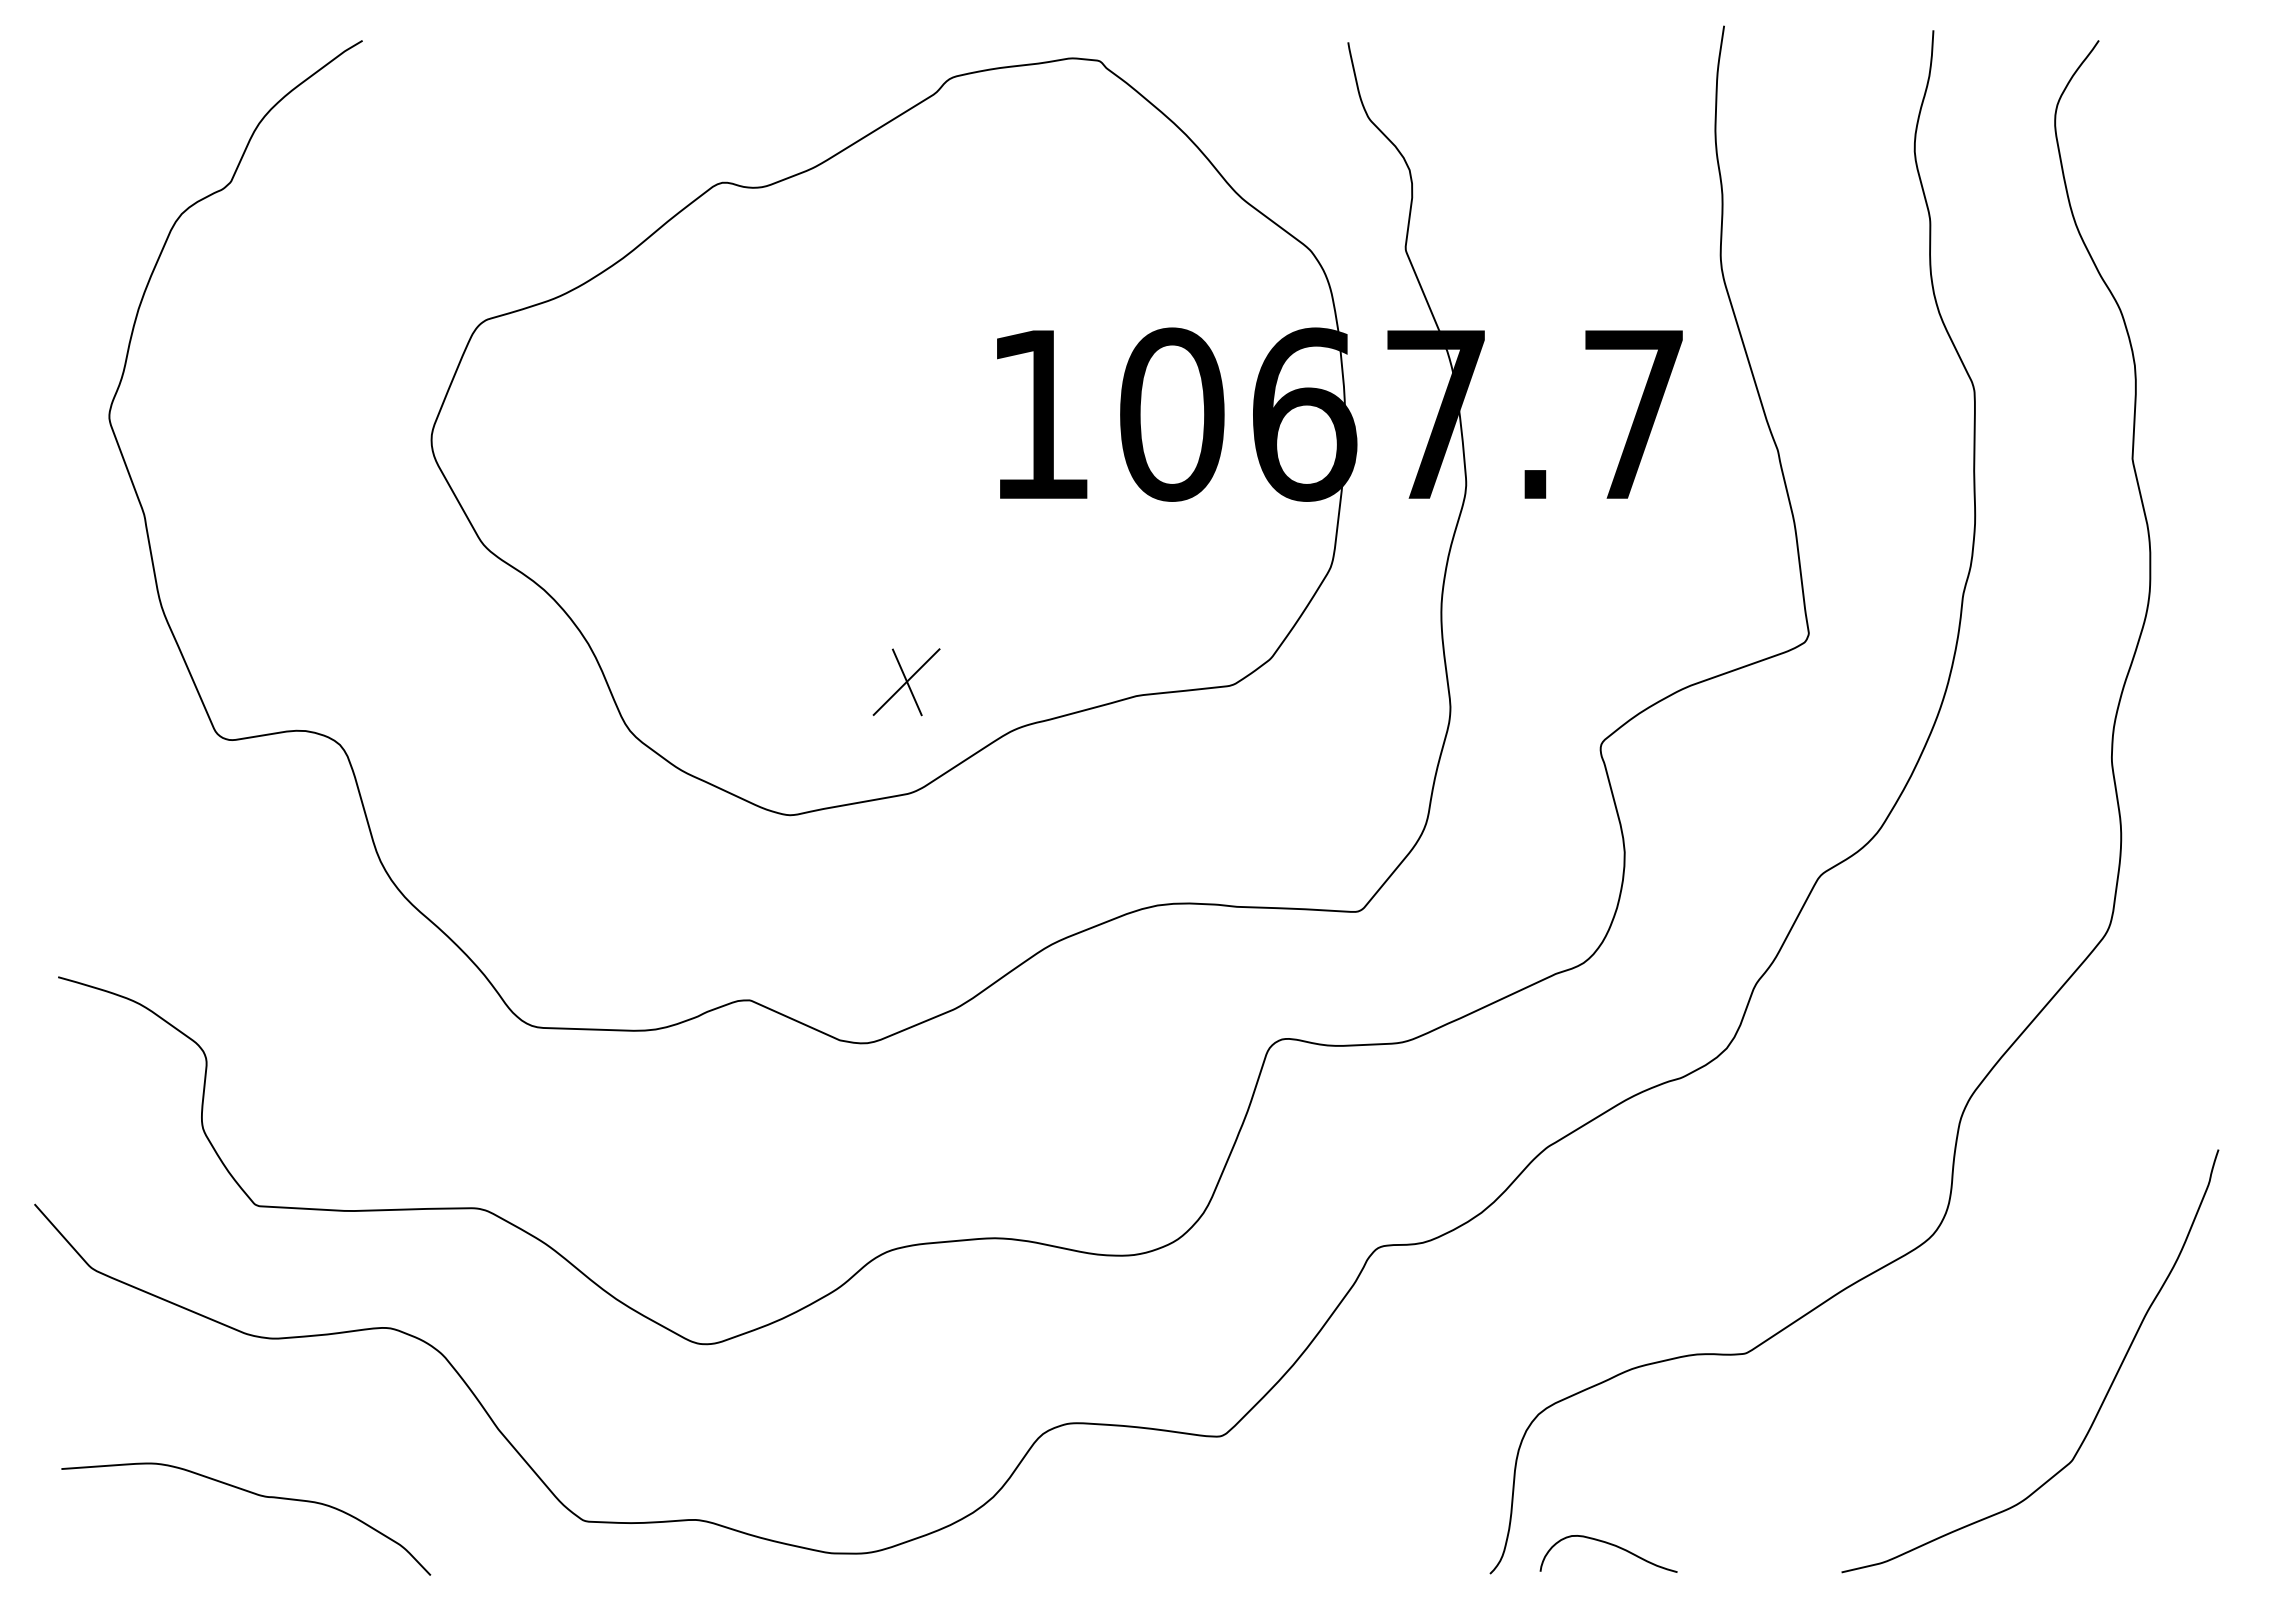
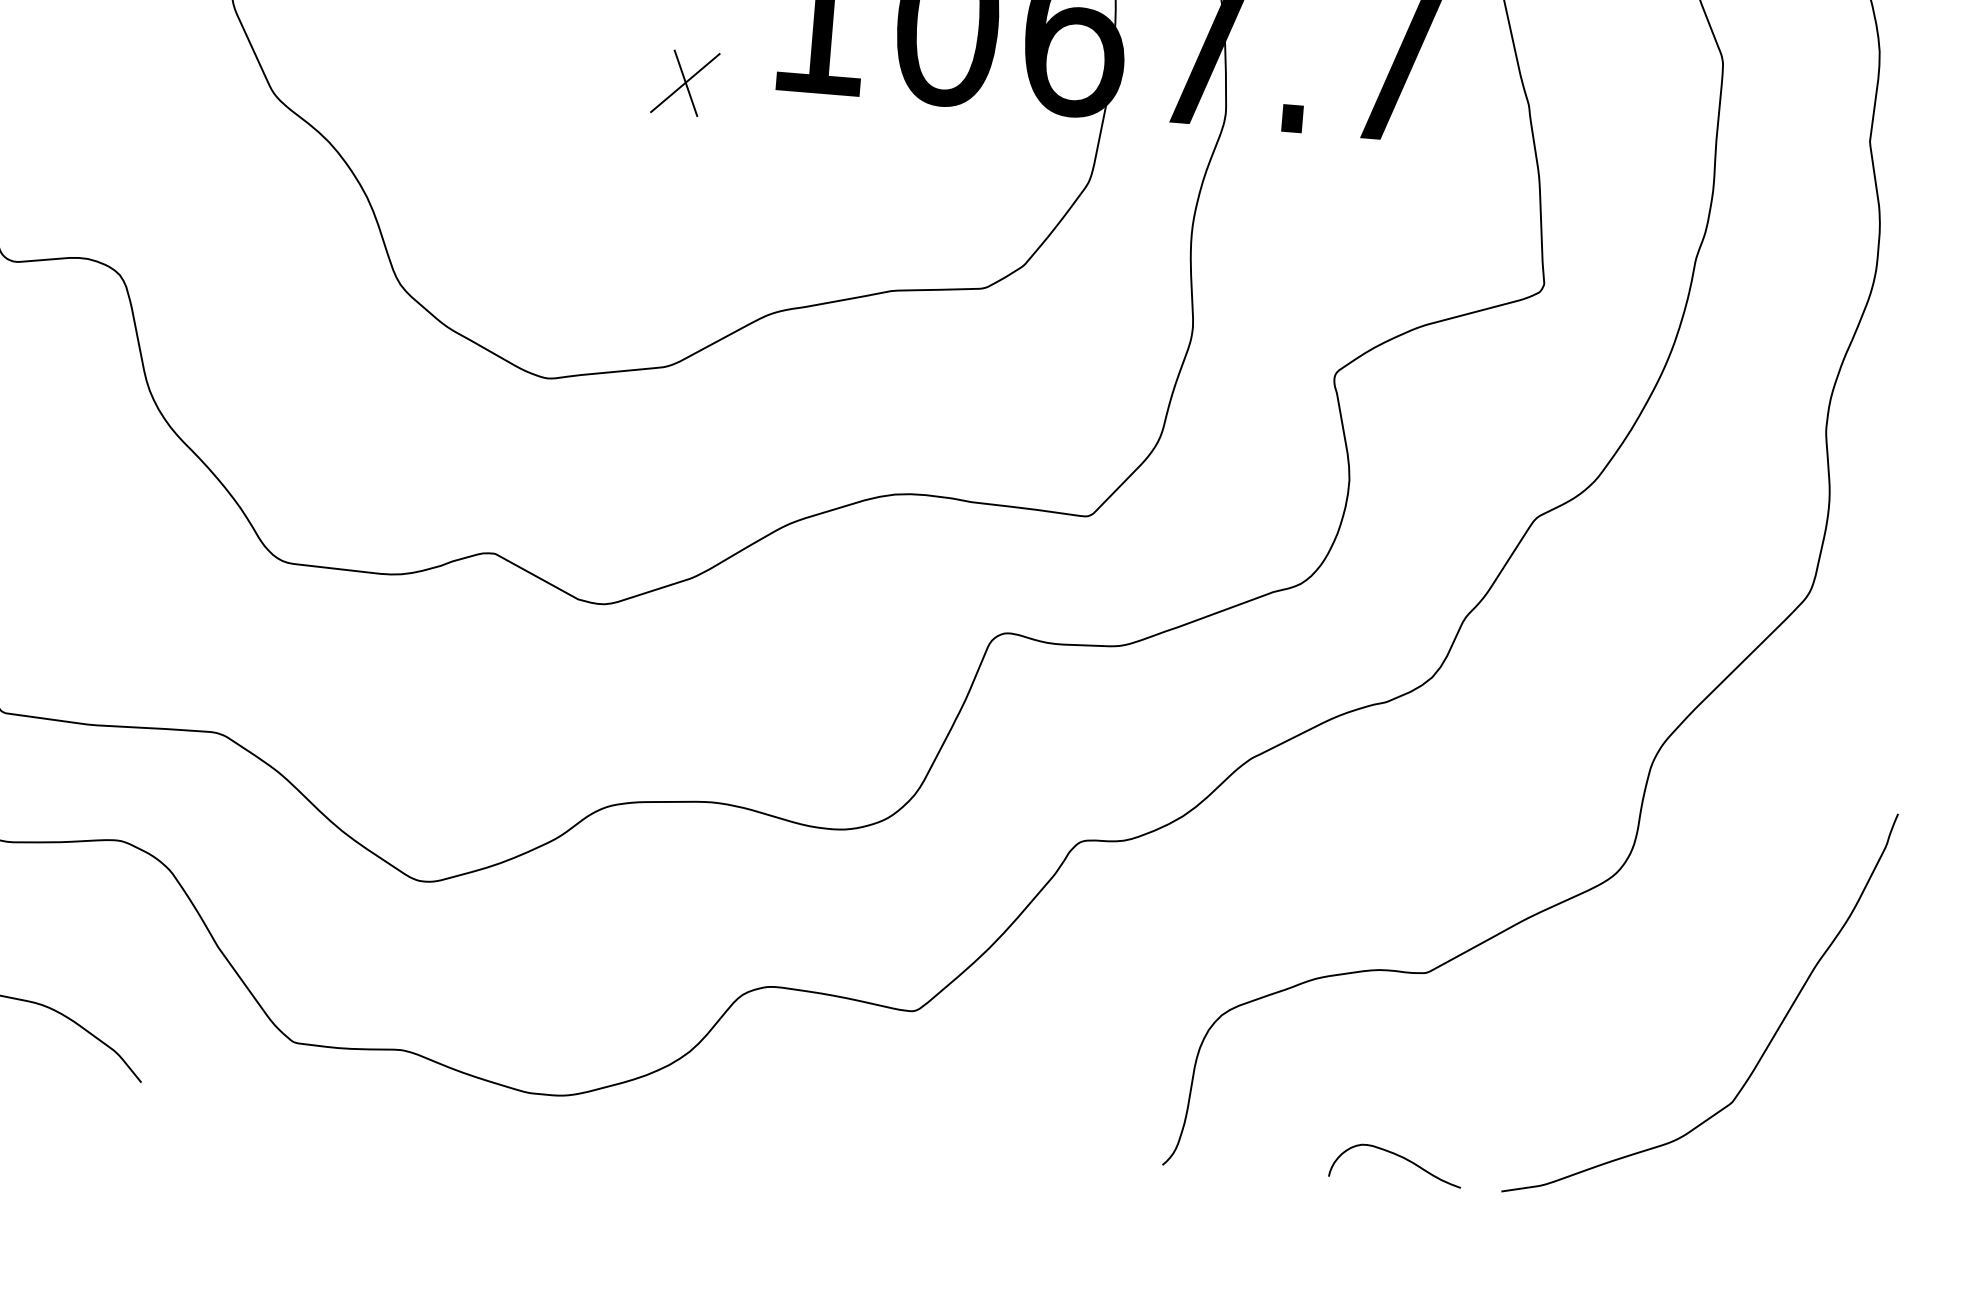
part: (906, 682) -> (685, 83), moved
curve: (1611, 1545) -> (1399, 1157), moved

